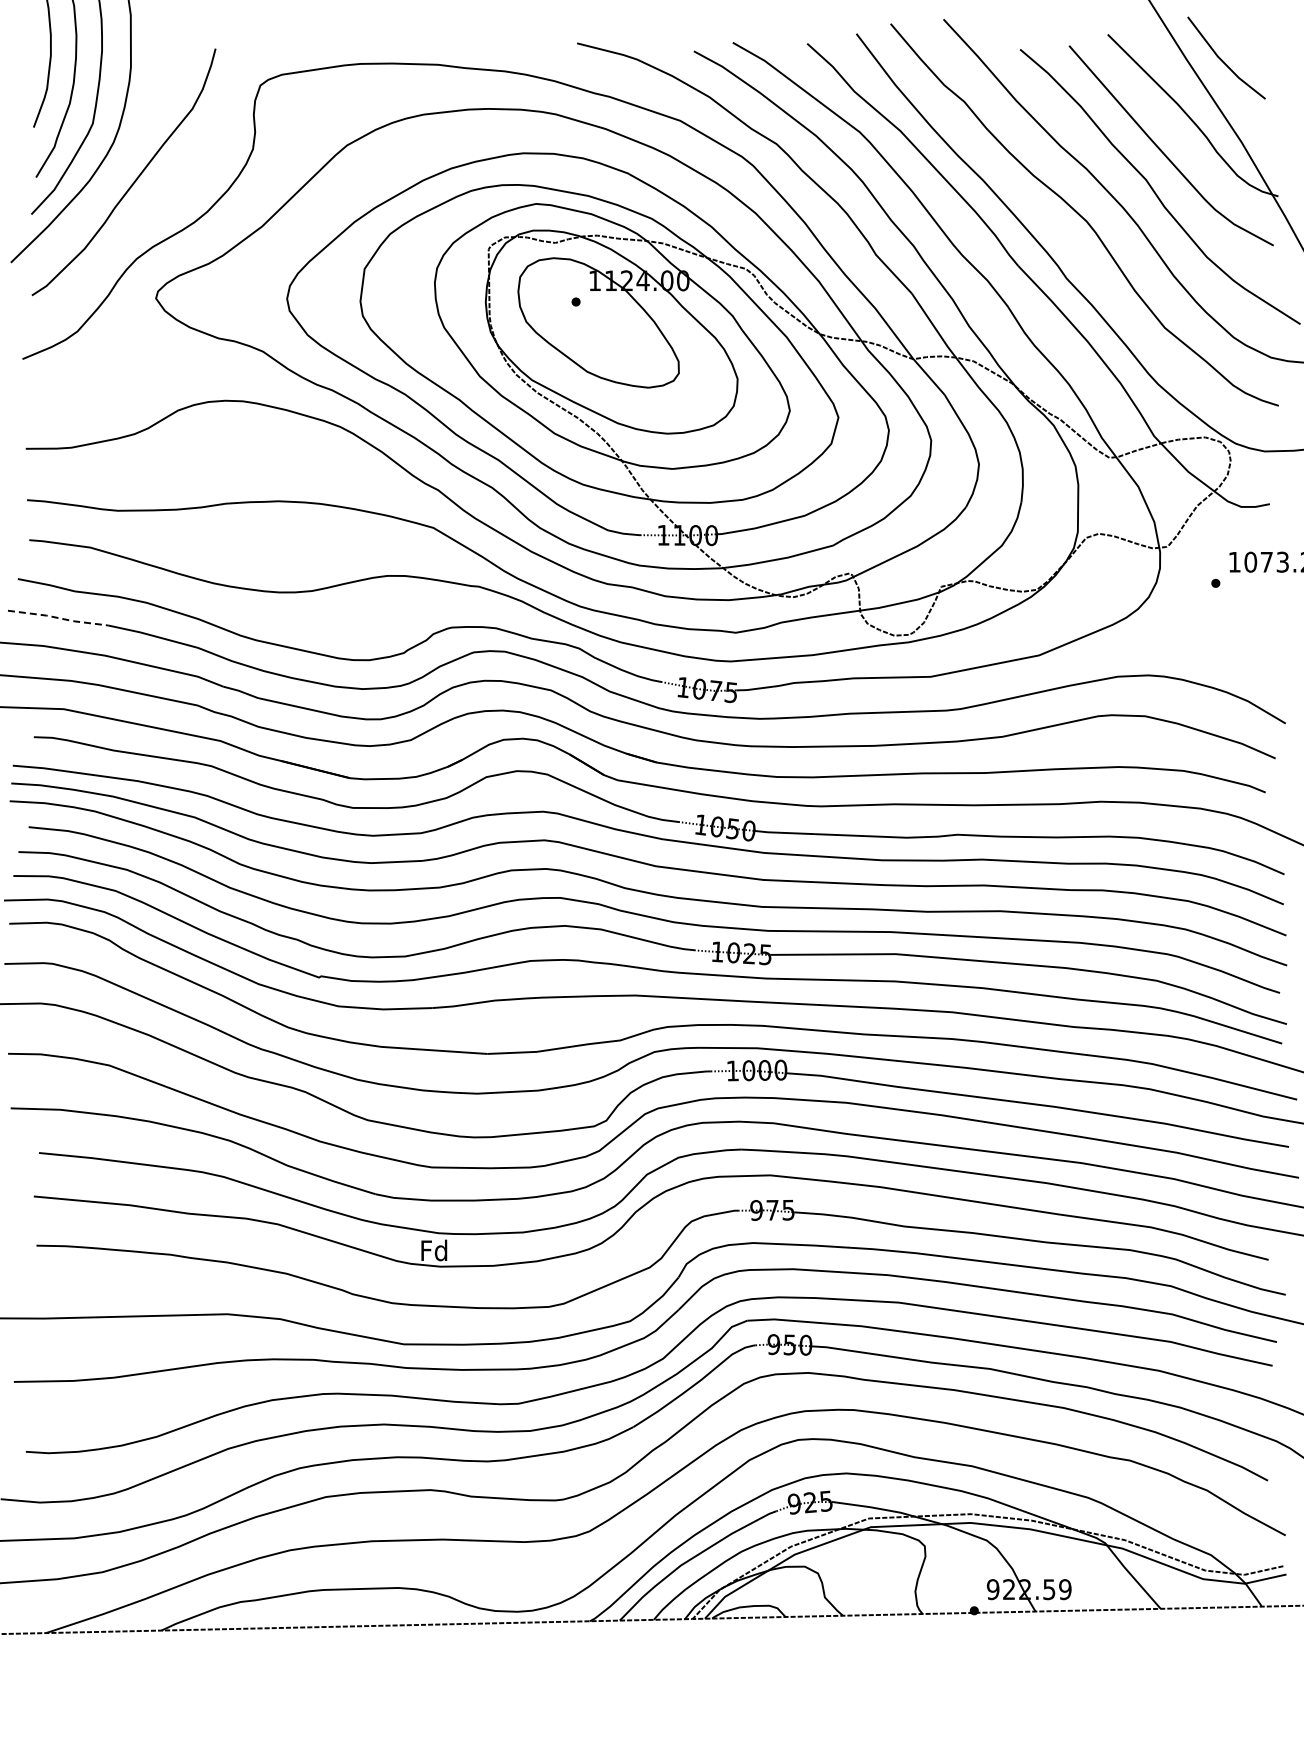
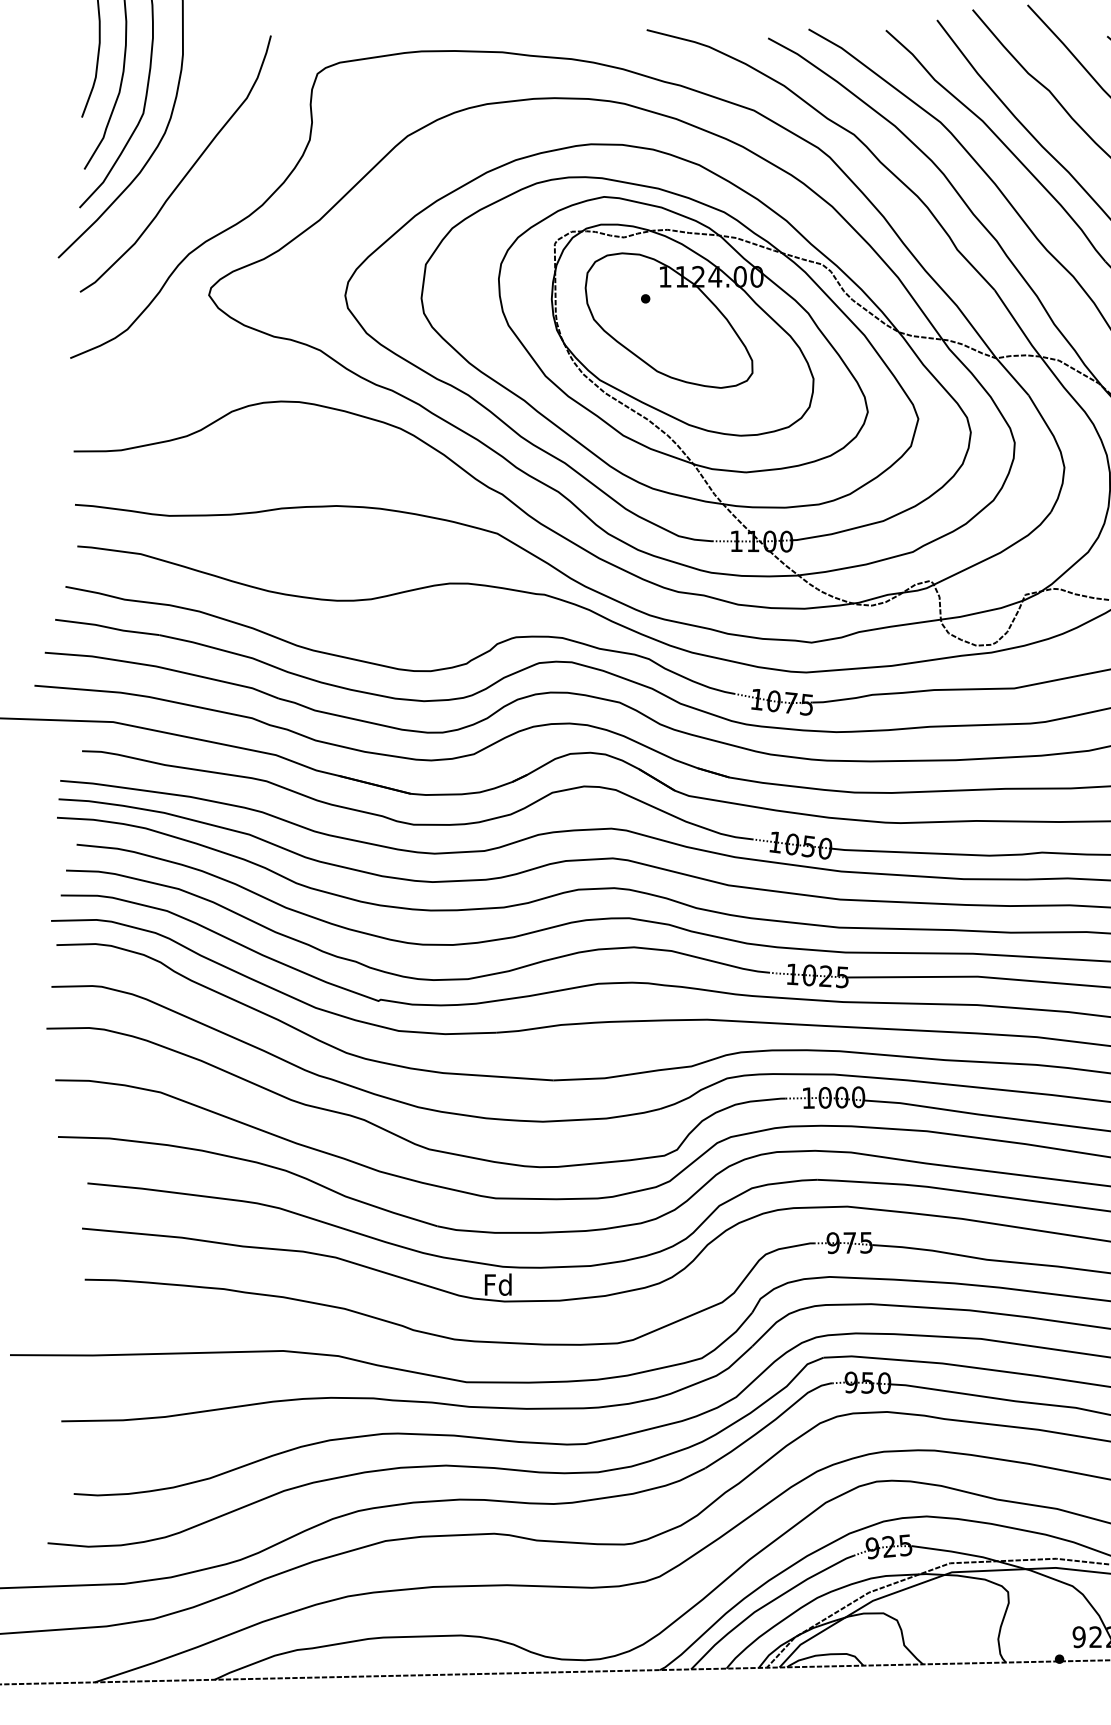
line: (58, 618) -> (107, 627), dashed -> solid

